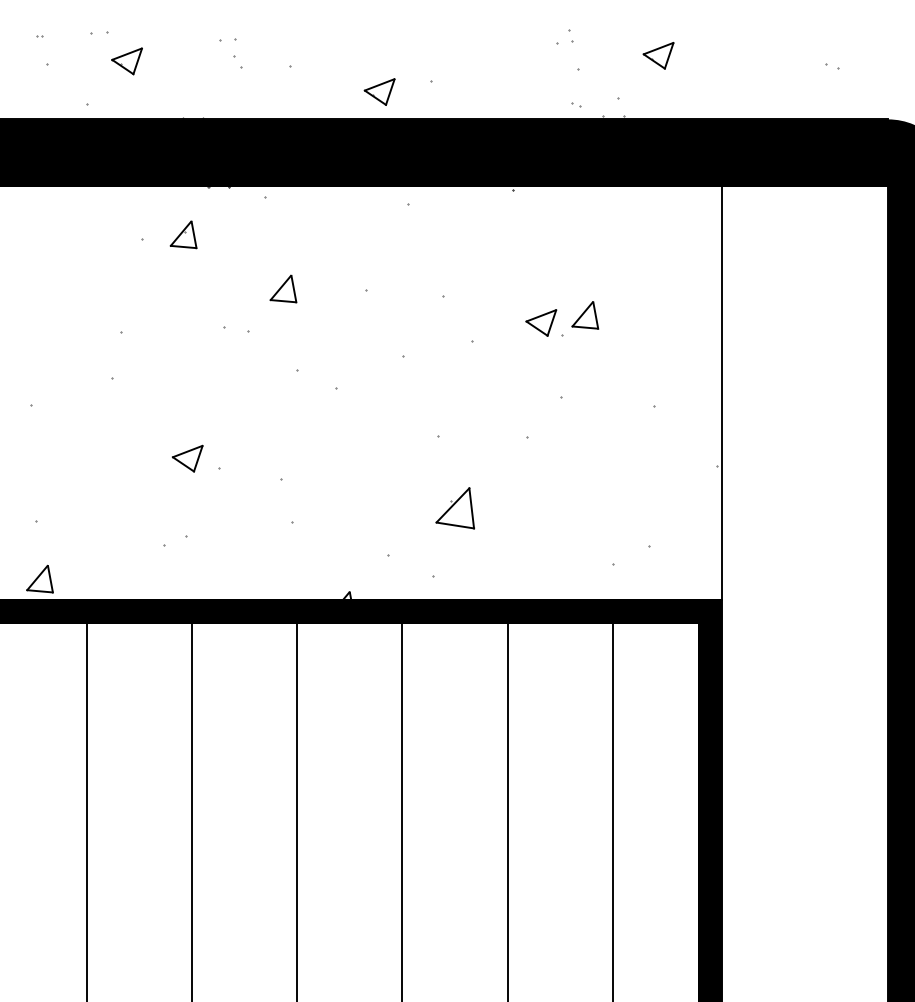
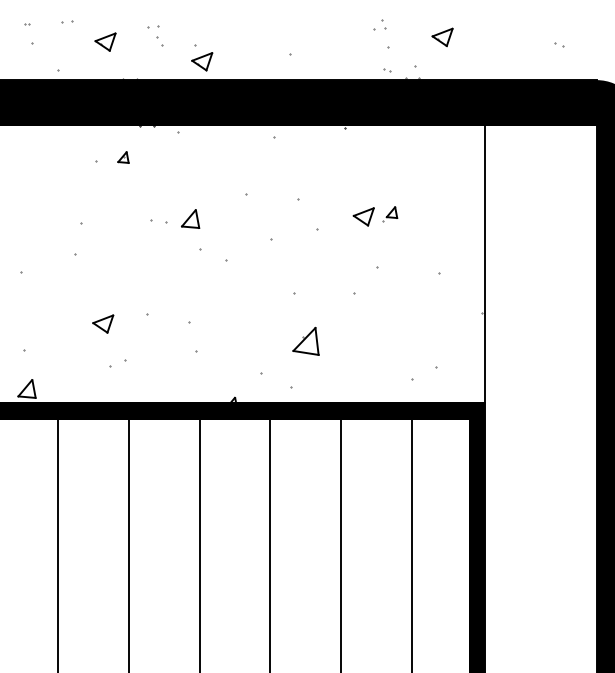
part: (127, 60) -> (105, 41), moved
part: (380, 91) -> (202, 61), moved
part: (183, 234) -> (123, 157), size x0.6
part: (283, 288) -> (190, 218), moved
part: (579, 317) -> (389, 213), size x0.6
part: (188, 457) -> (103, 323), moved

